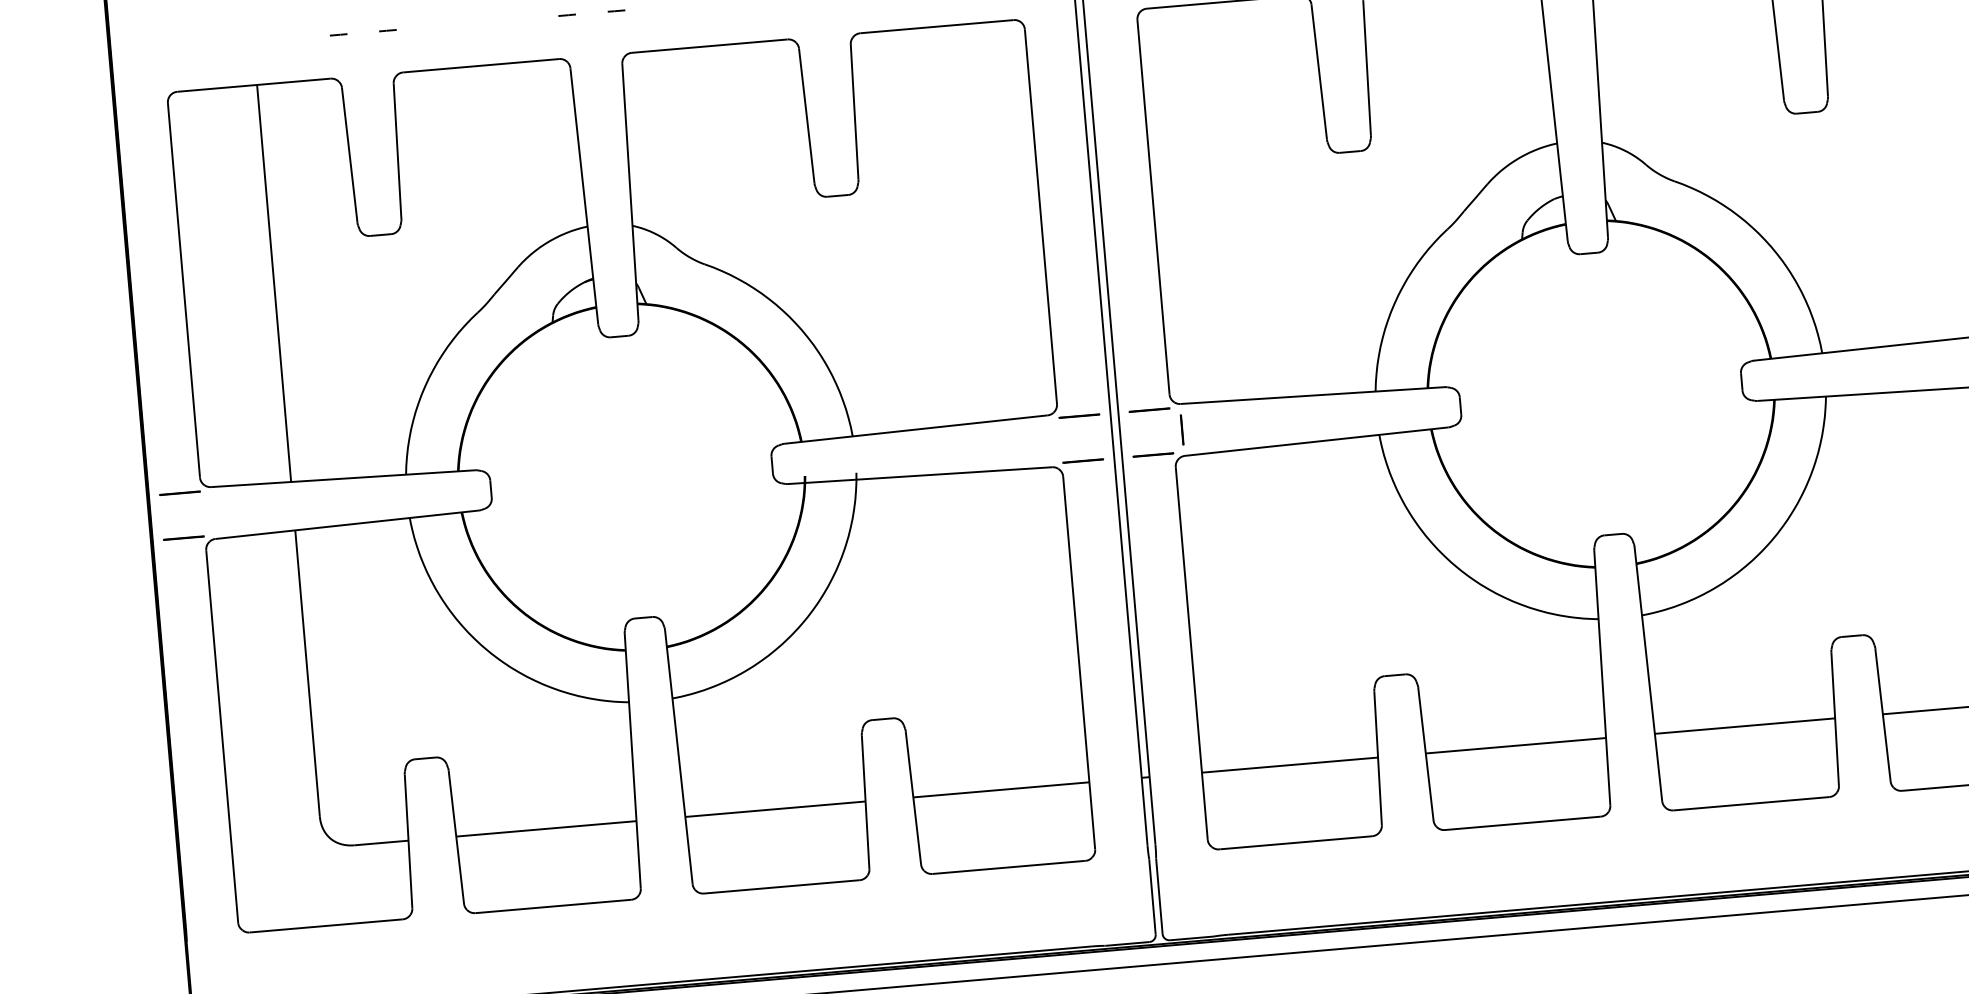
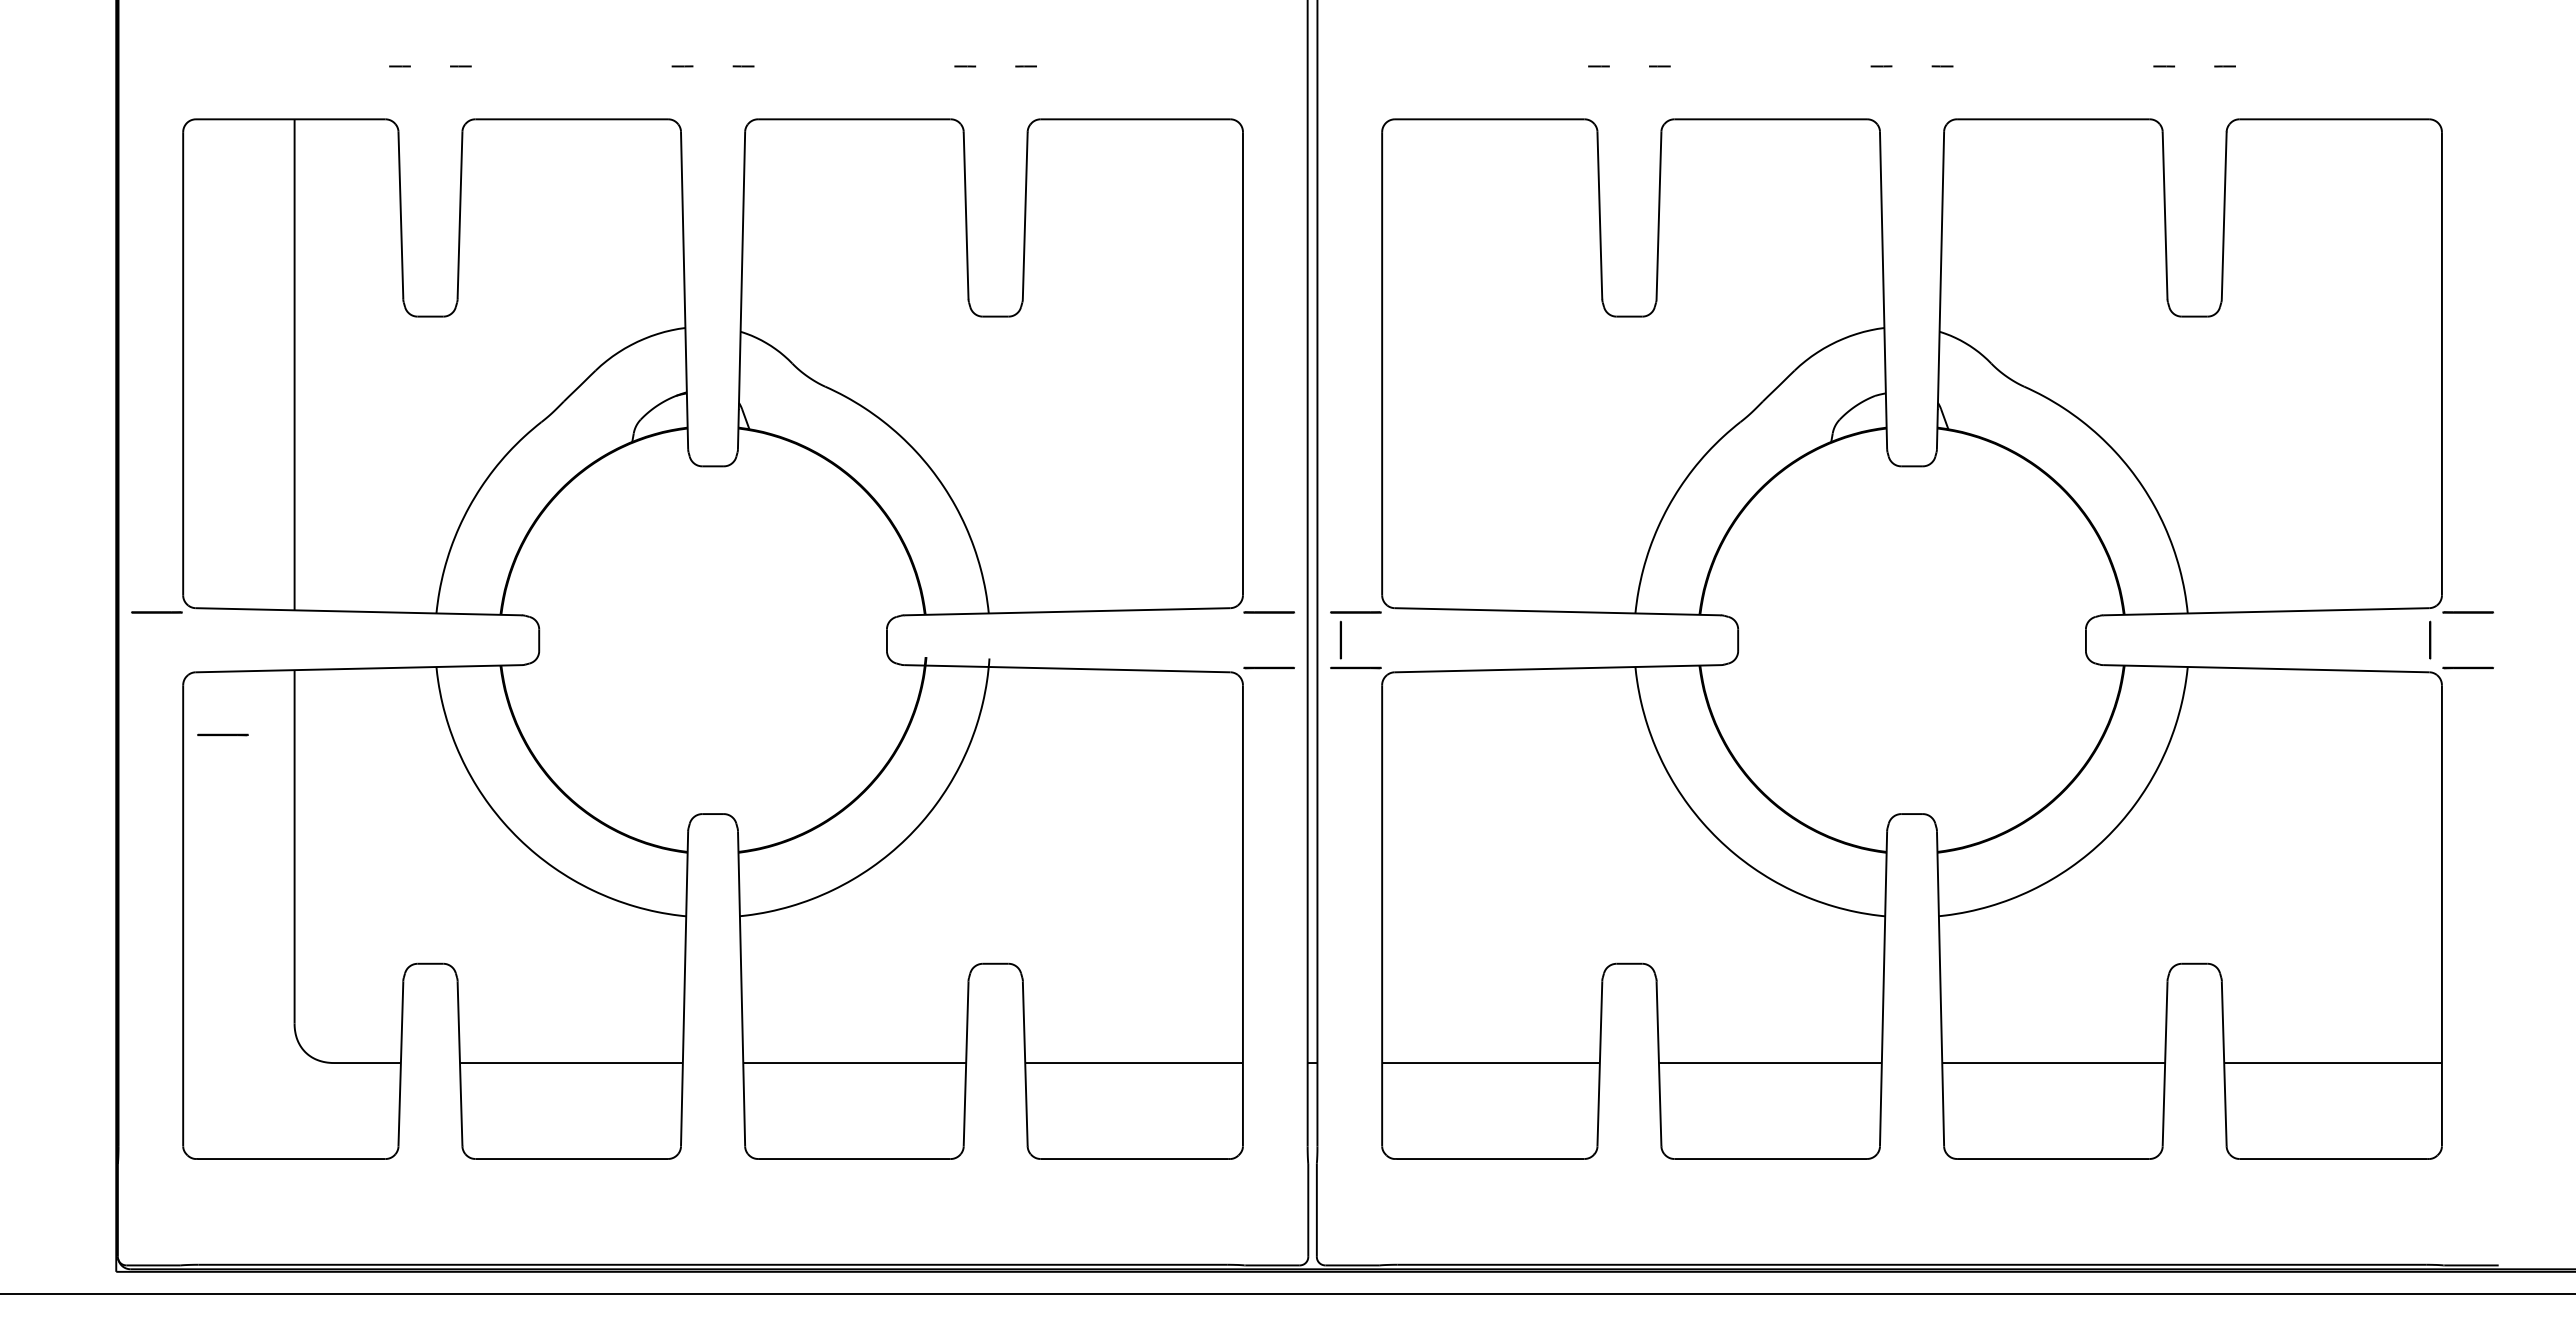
line: (1181, 429) -> (1340, 639), moved
line: (183, 537) -> (222, 734), moved

